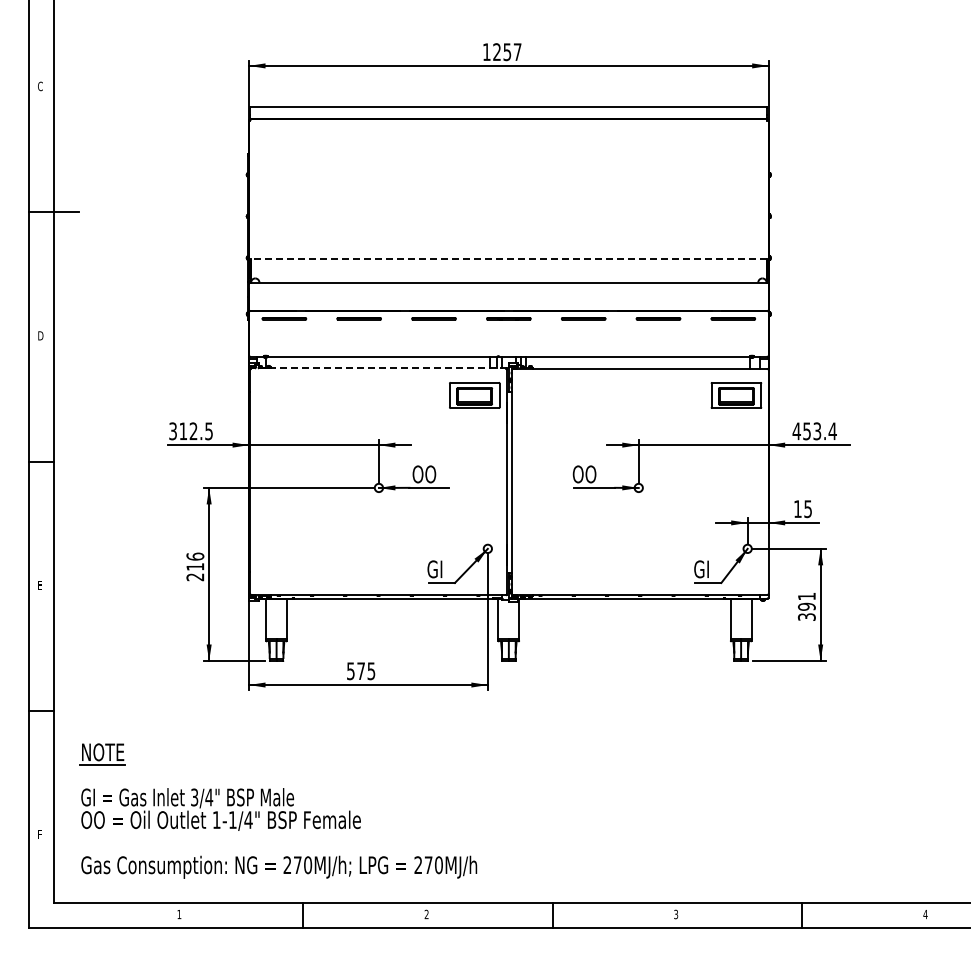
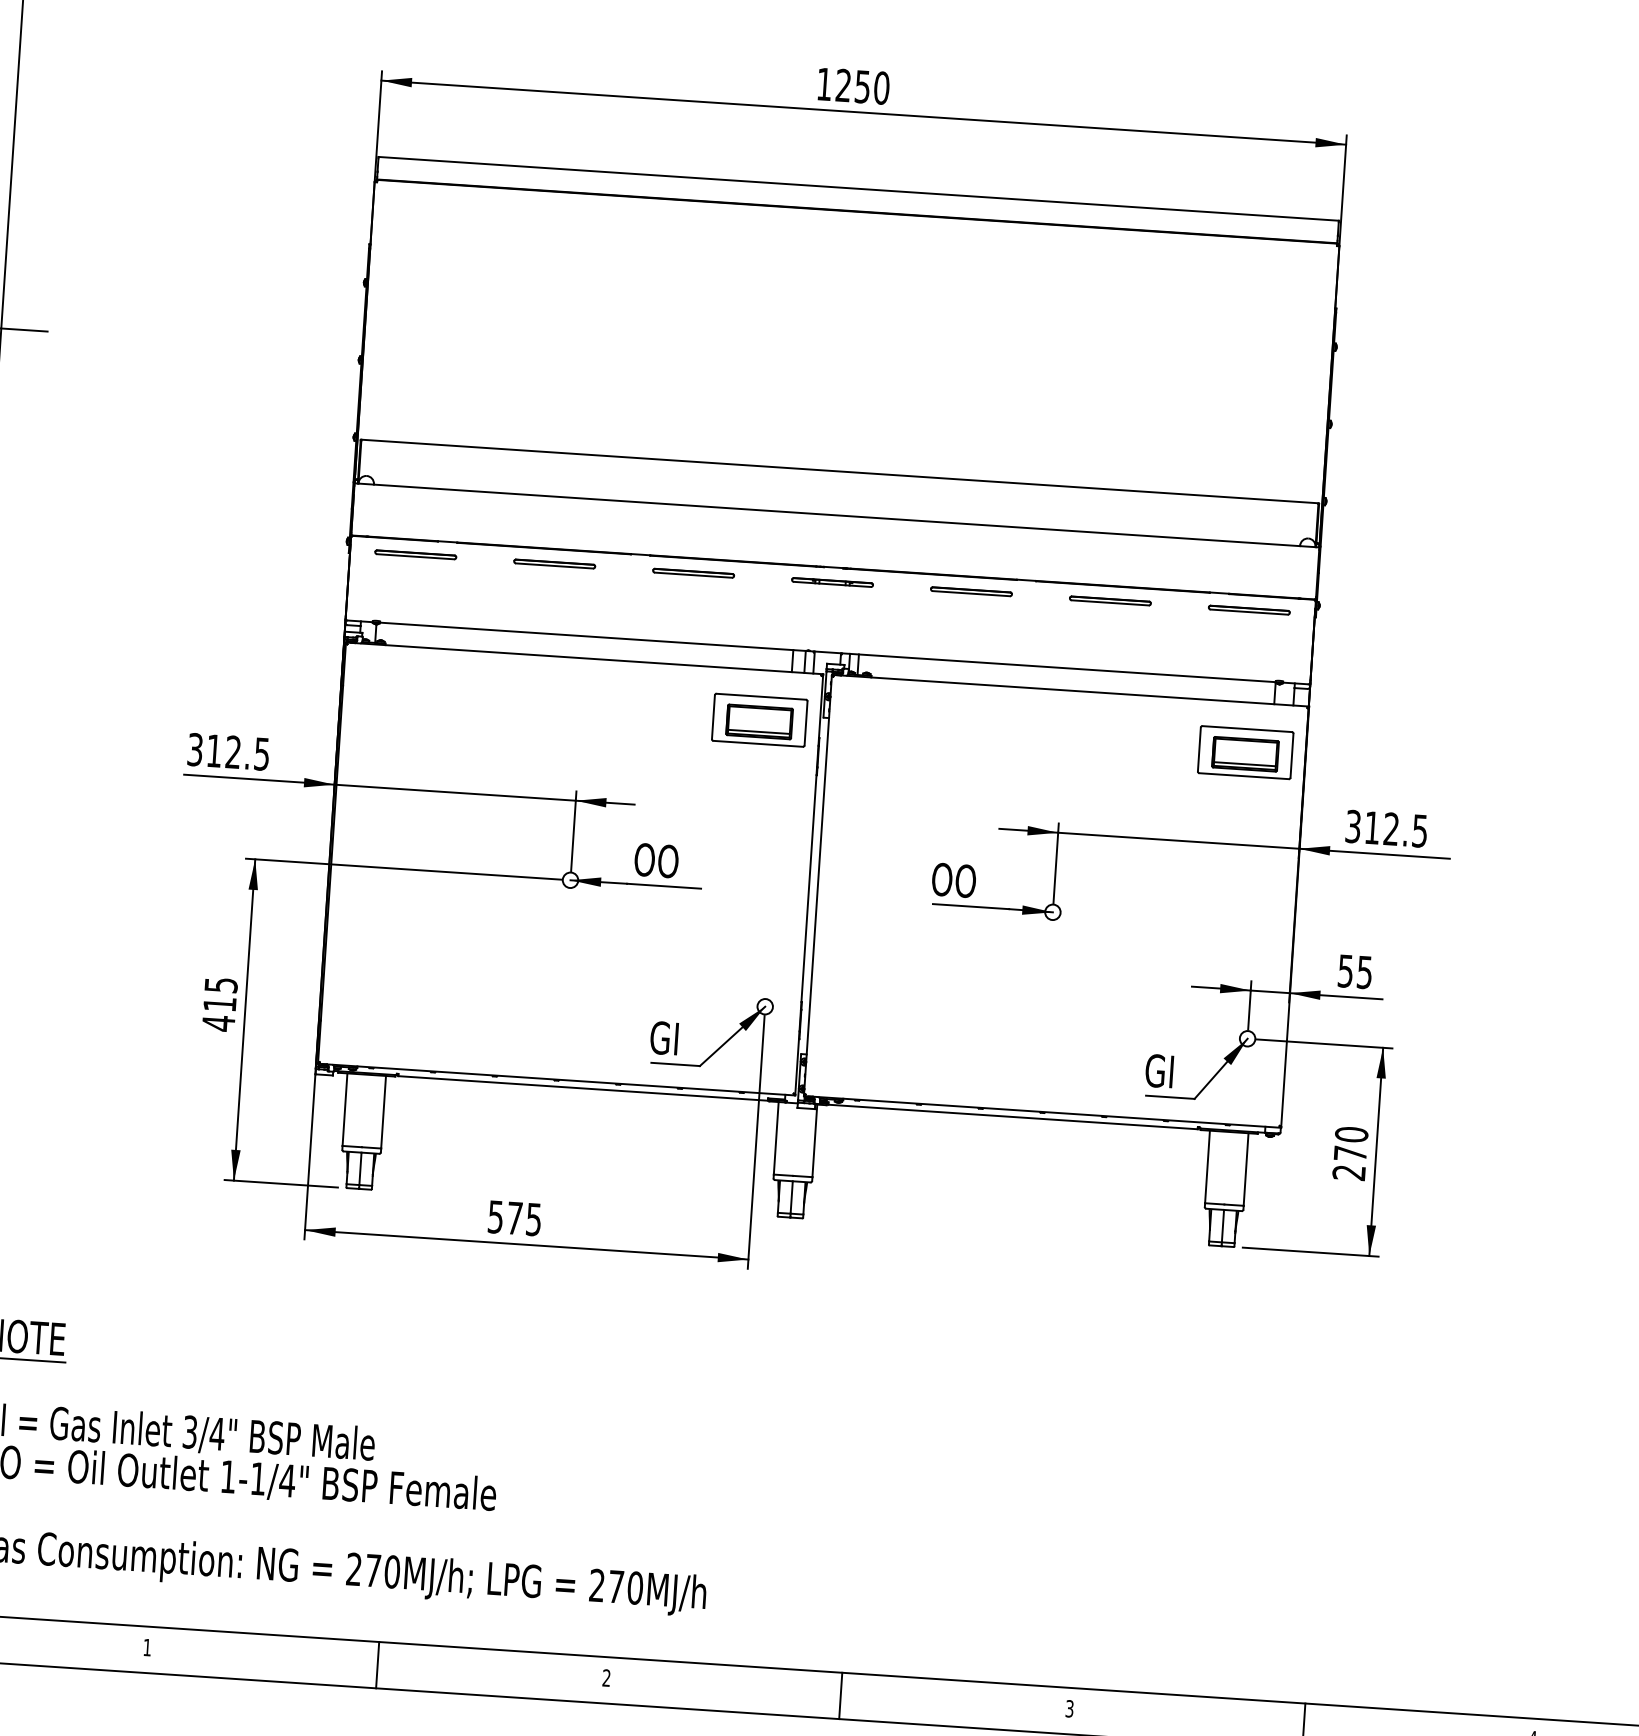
text: (517, 52) -> (881, 88), 1257 -> 1250
line: (508, 259) -> (839, 472), dashed -> solid
line: (378, 368) -> (584, 658), dashed -> solid
text: (814, 431) -> (1386, 829), 453.4 -> 312.5
text: (797, 509) -> (1344, 971), 15 -> 55
text: (195, 566) -> (220, 1003), 216 -> 415
text: (806, 606) -> (1349, 1153), 391 -> 270

